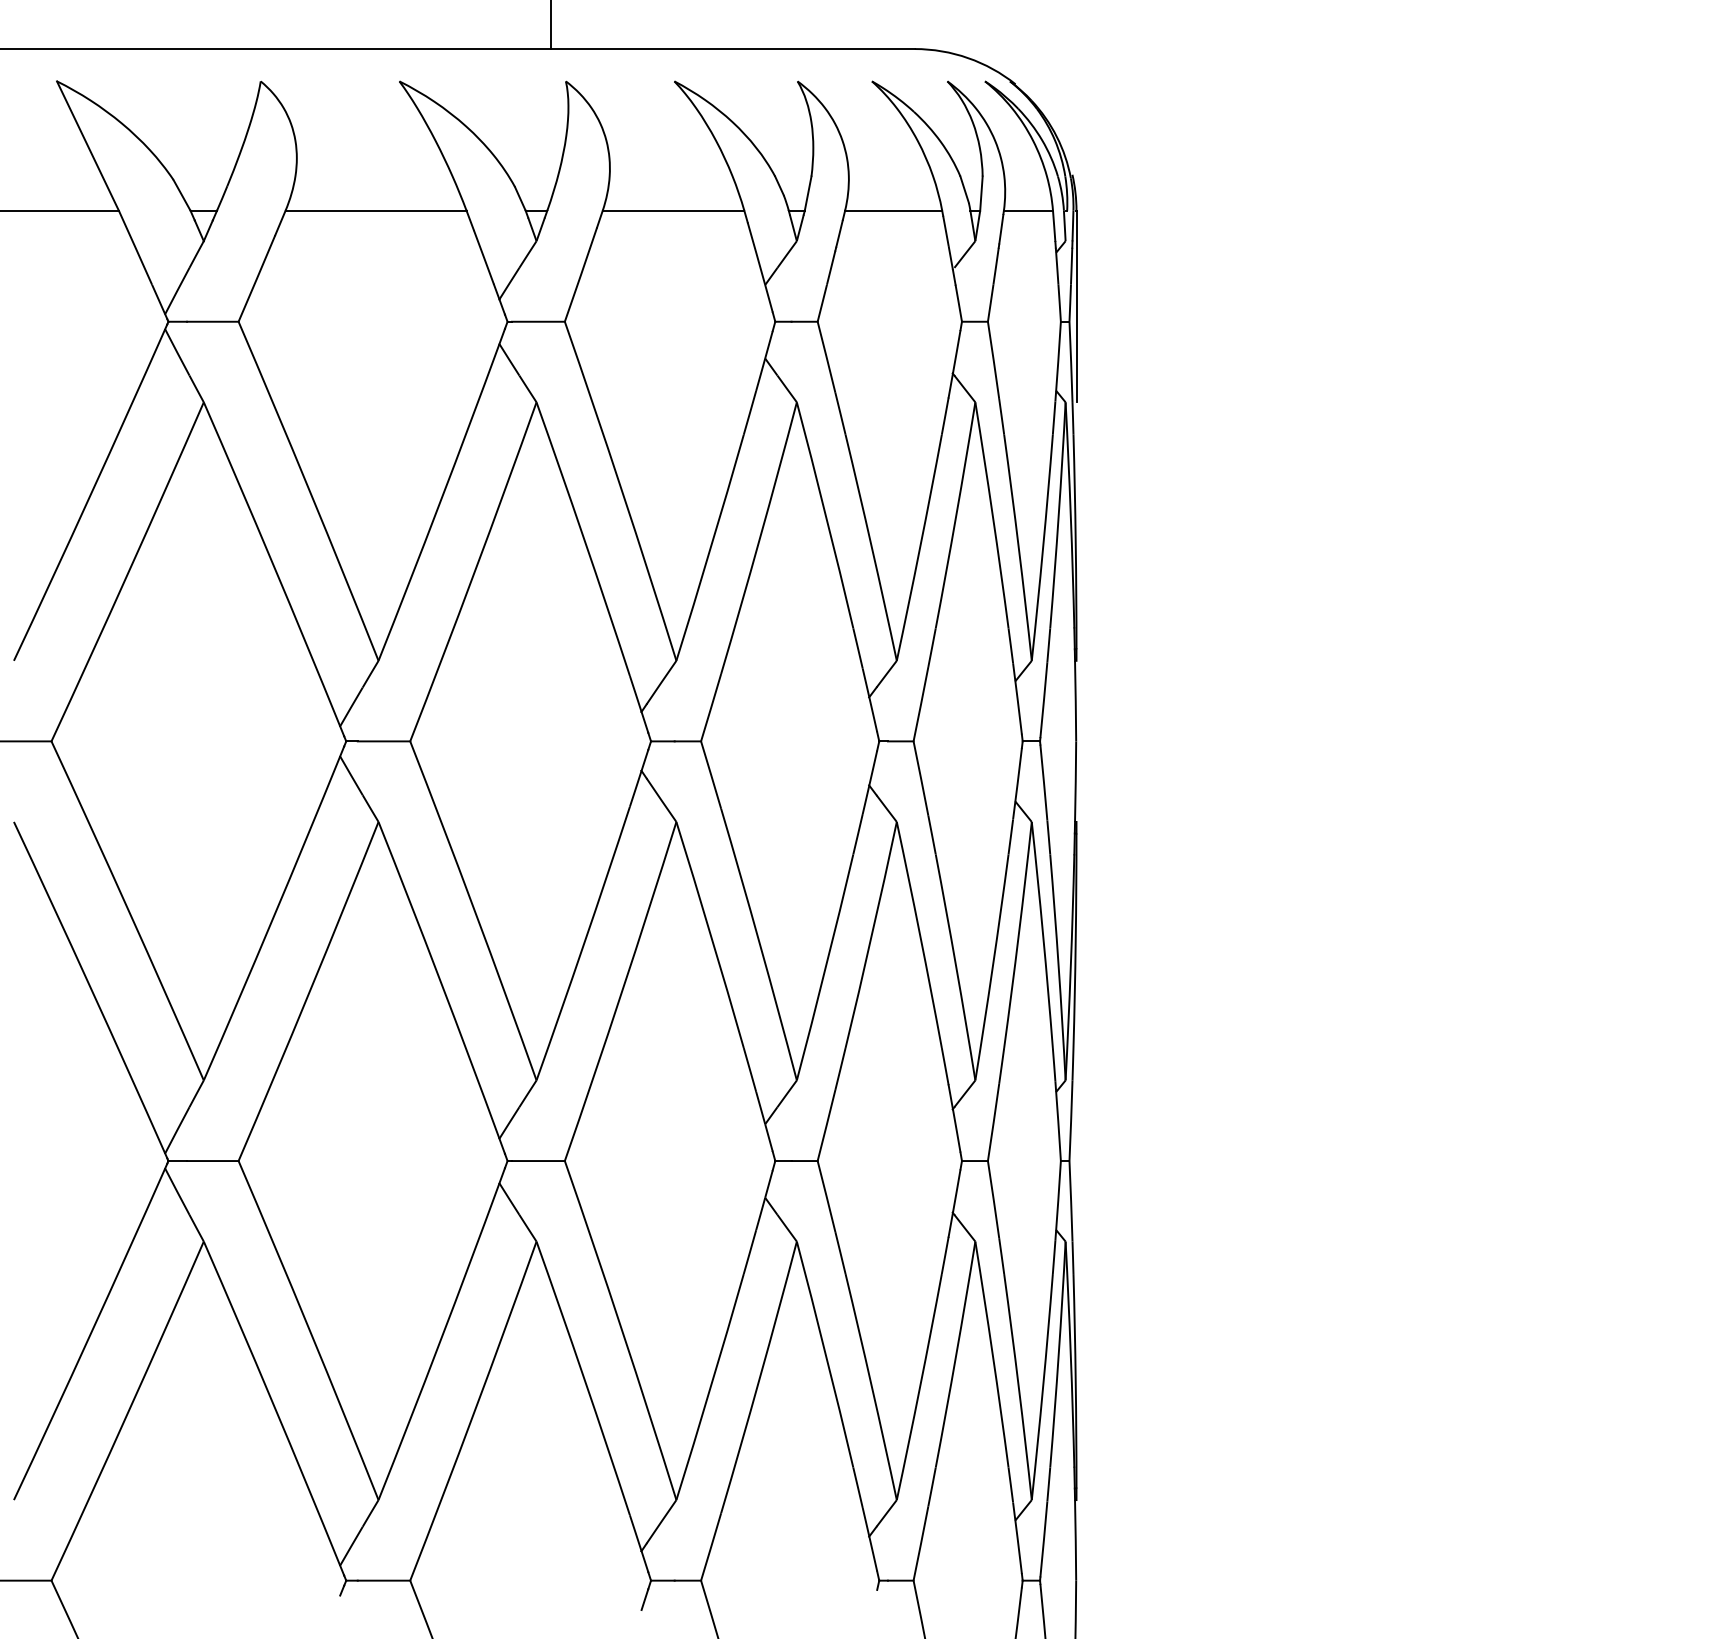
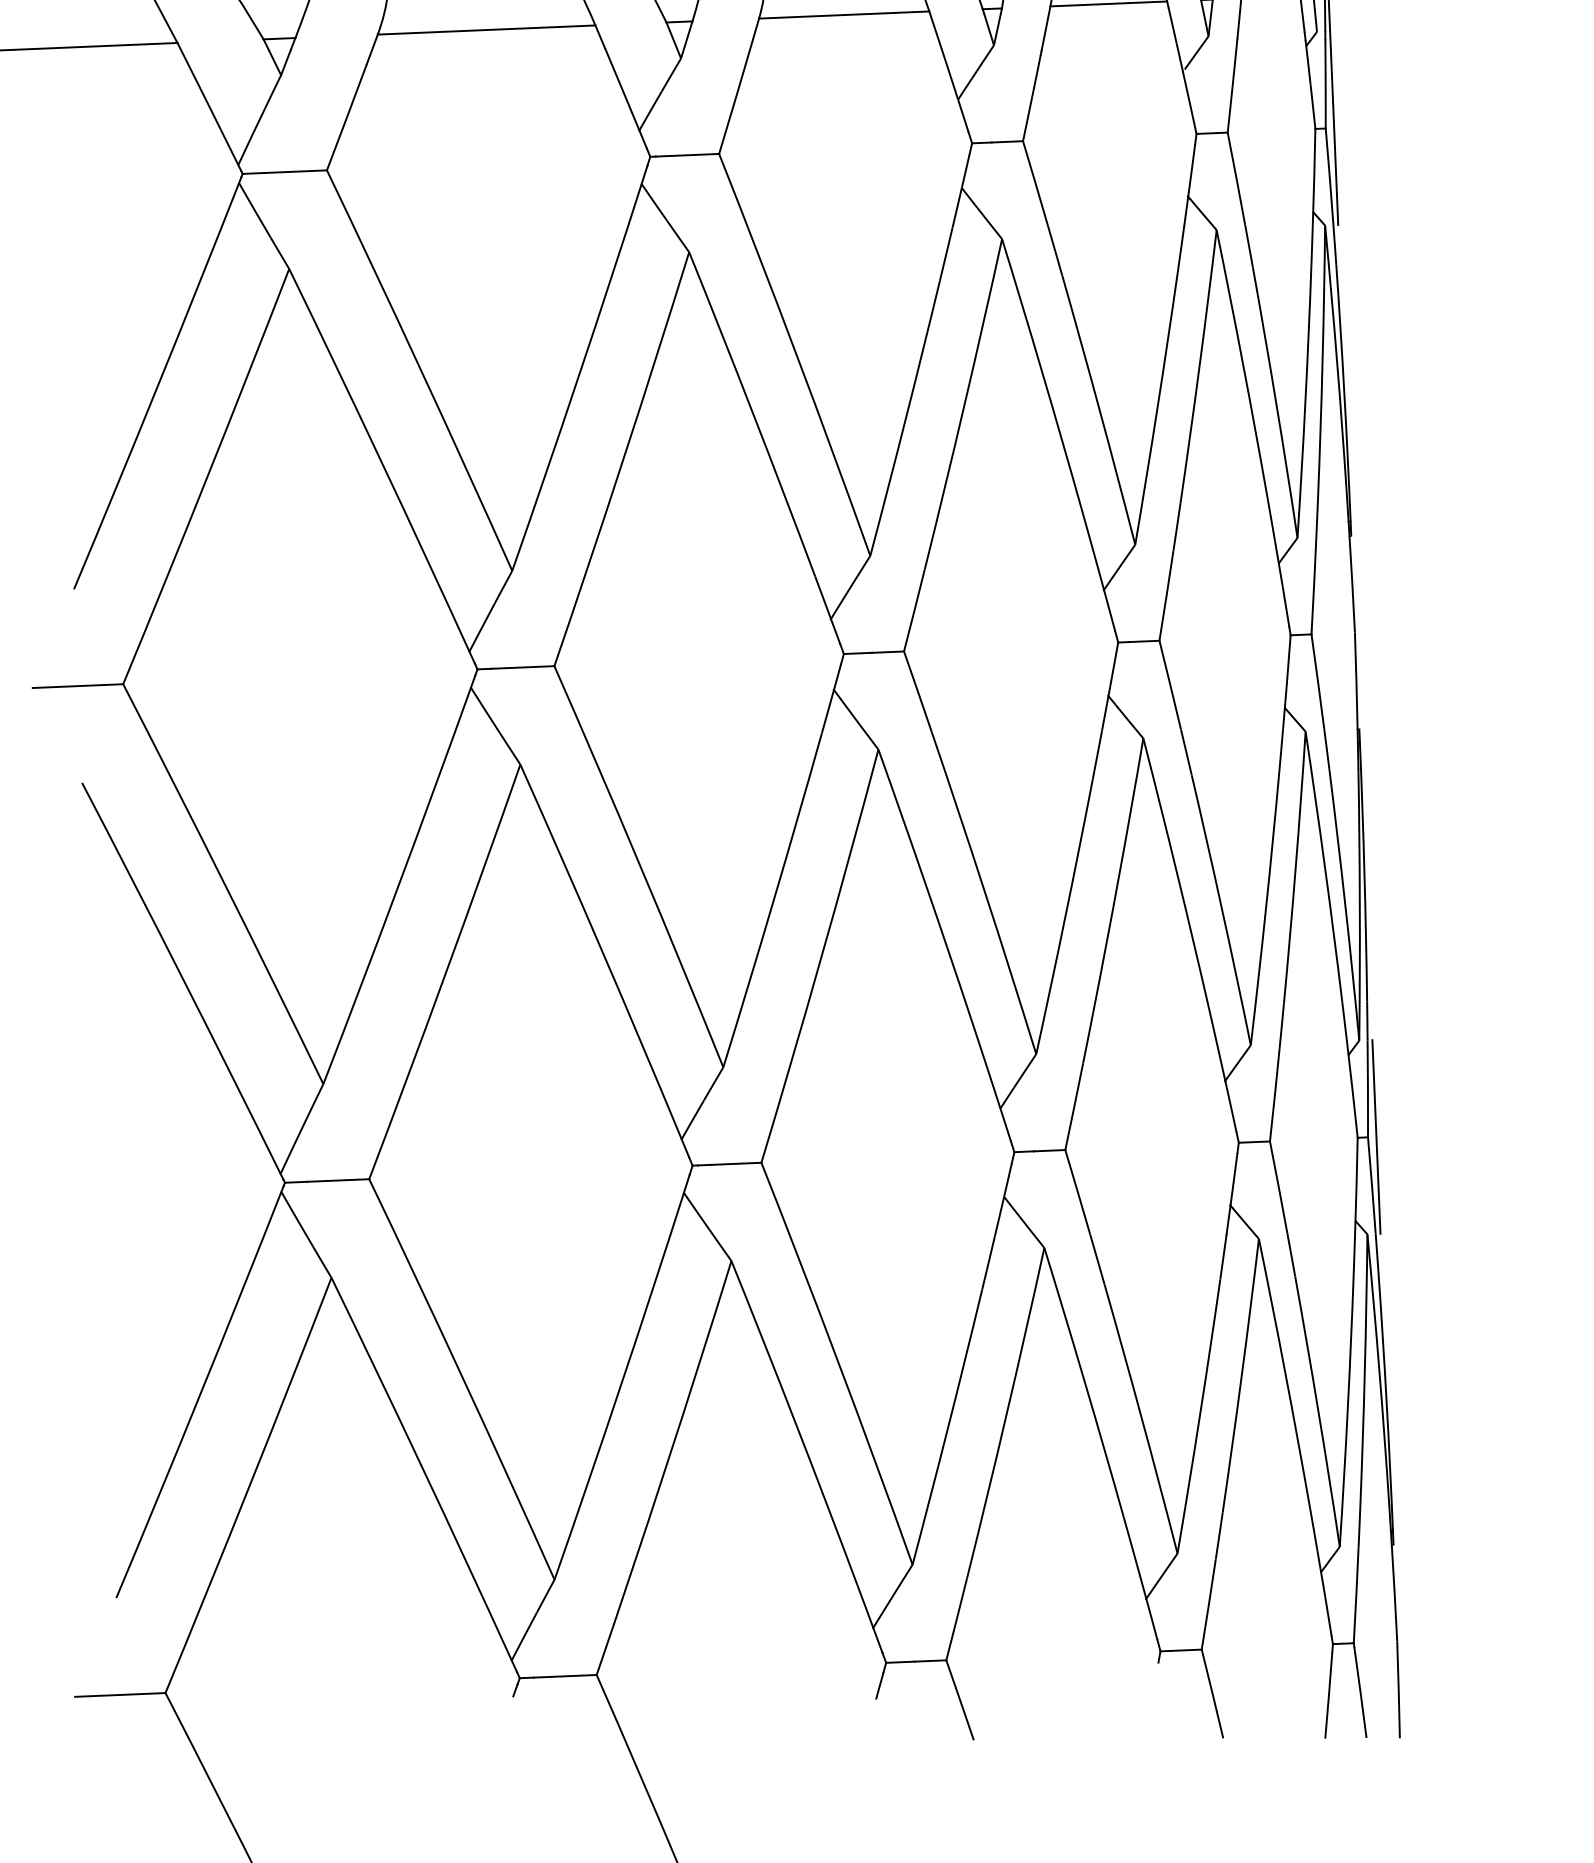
line: (1076, 1160) -> (1376, 1136), added

